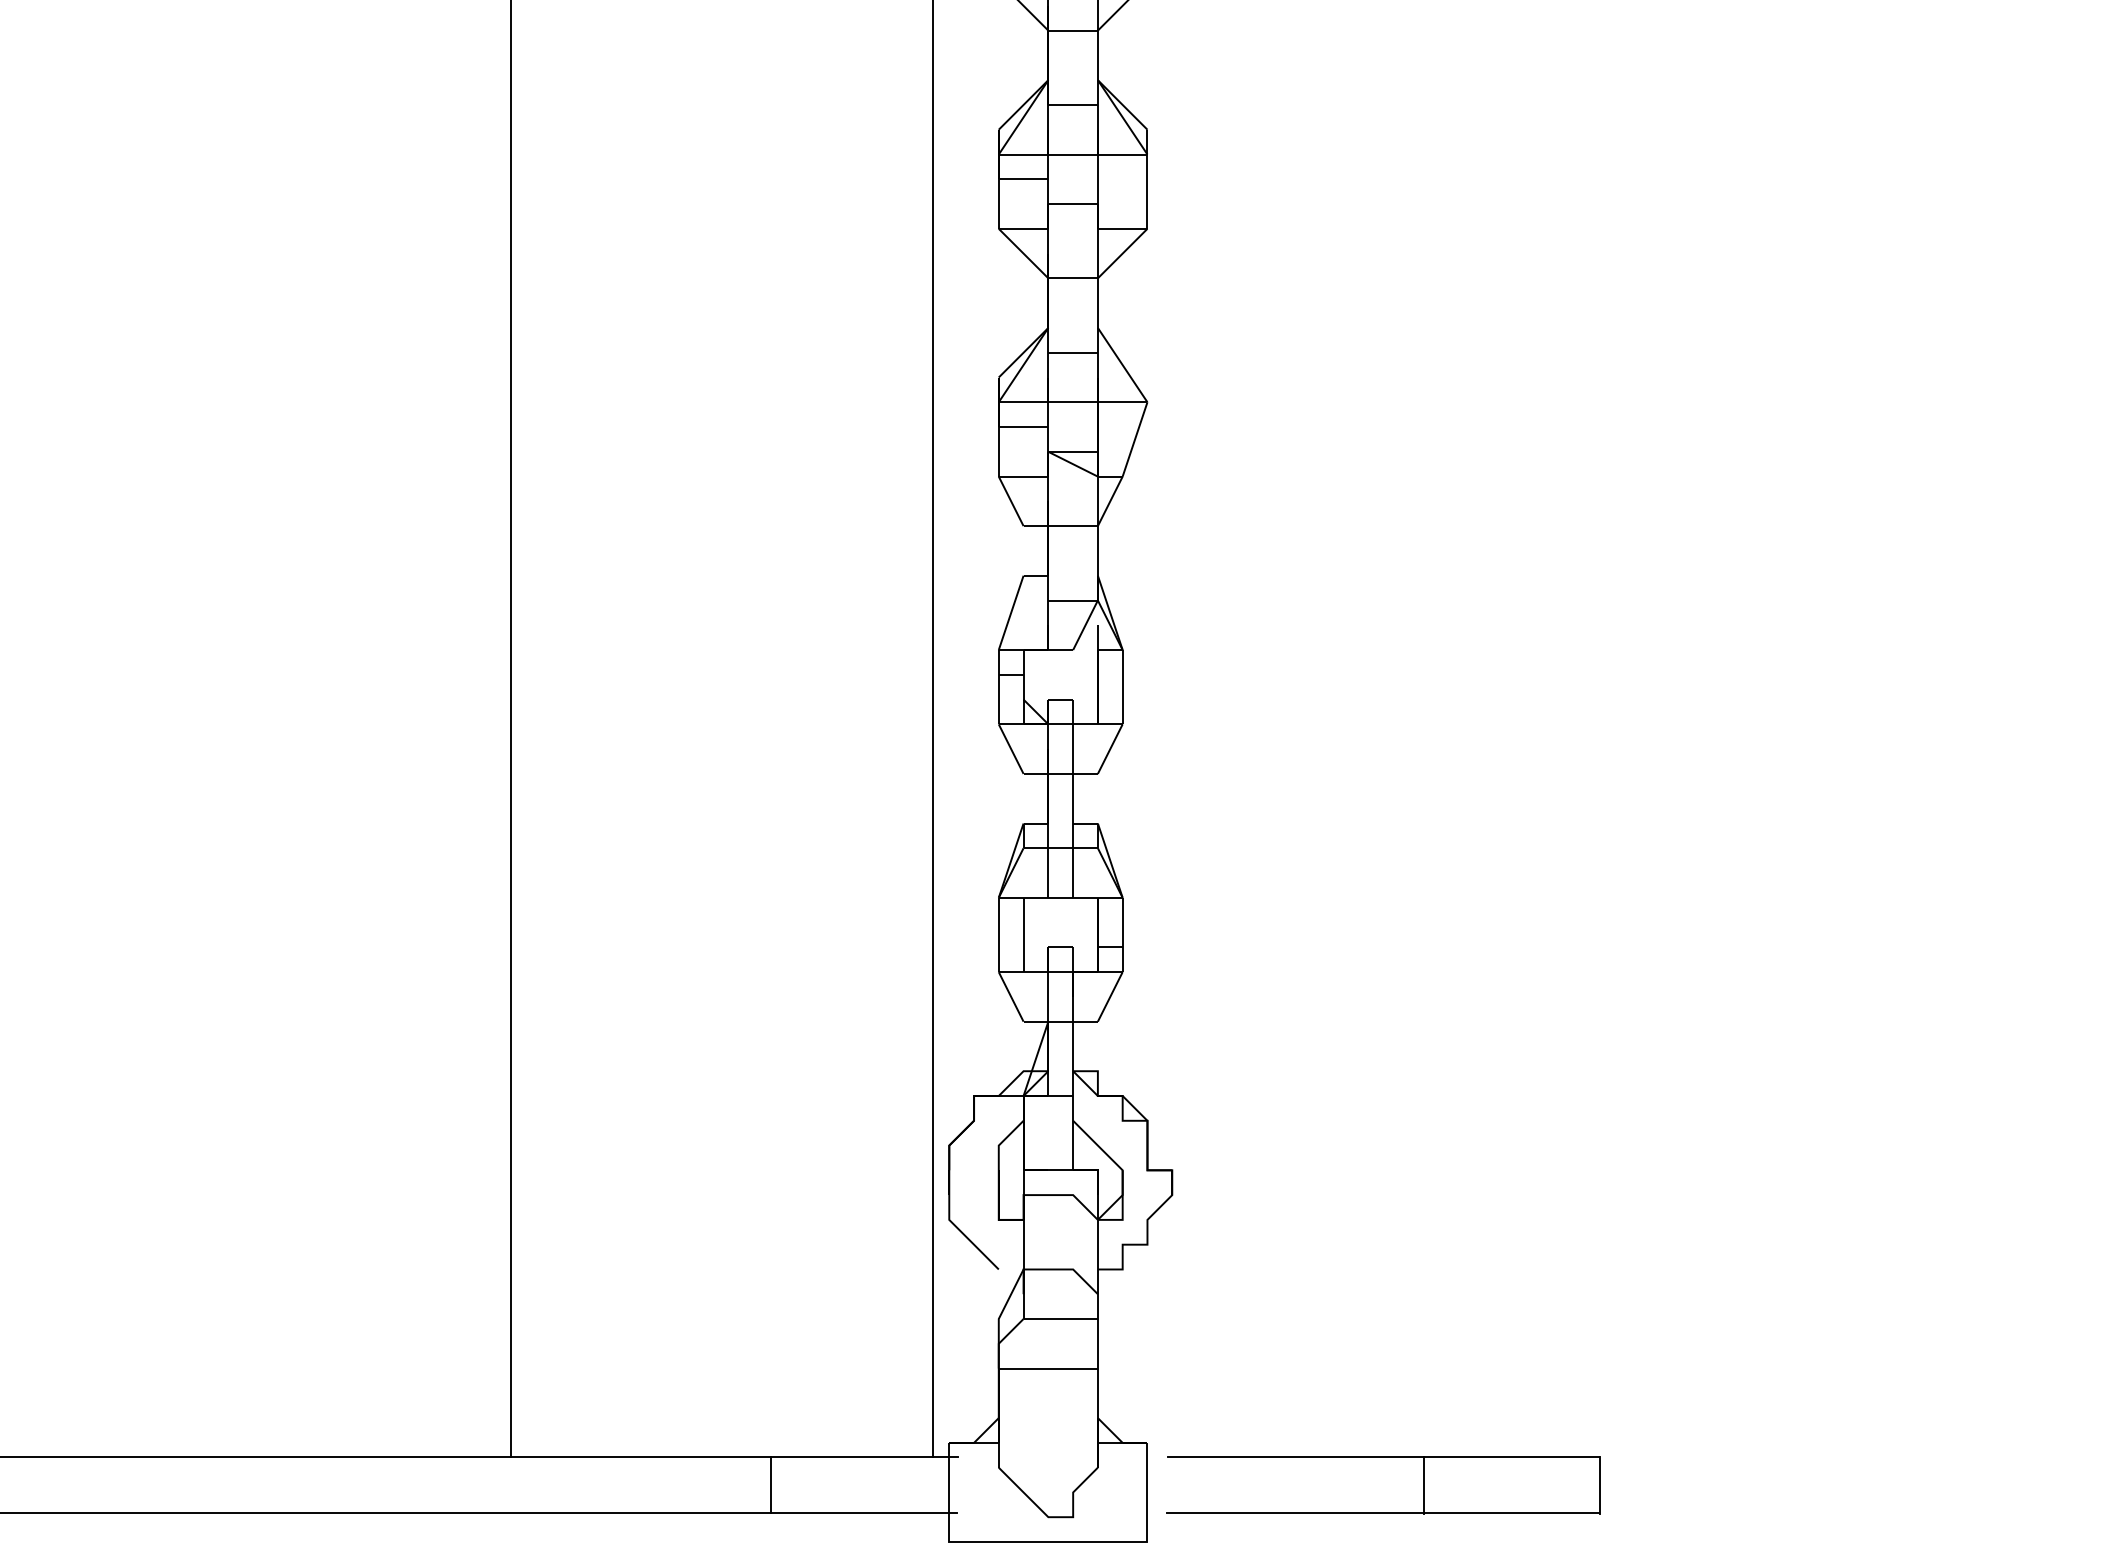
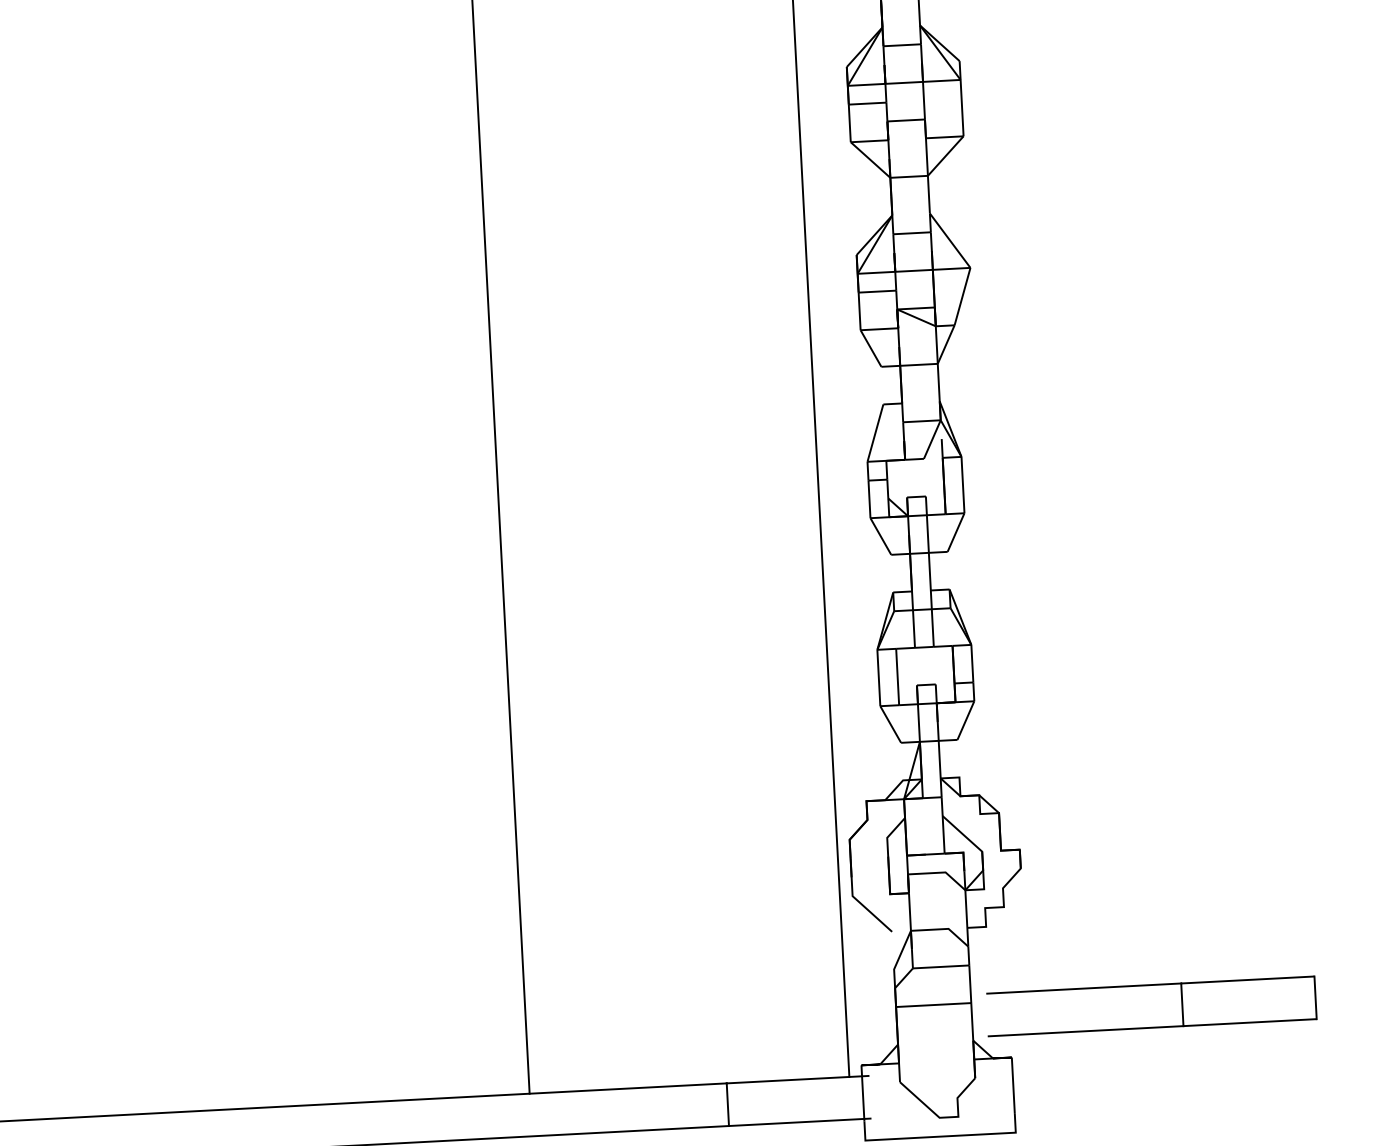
part: (1383, 1512) -> (1152, 1027), moved

